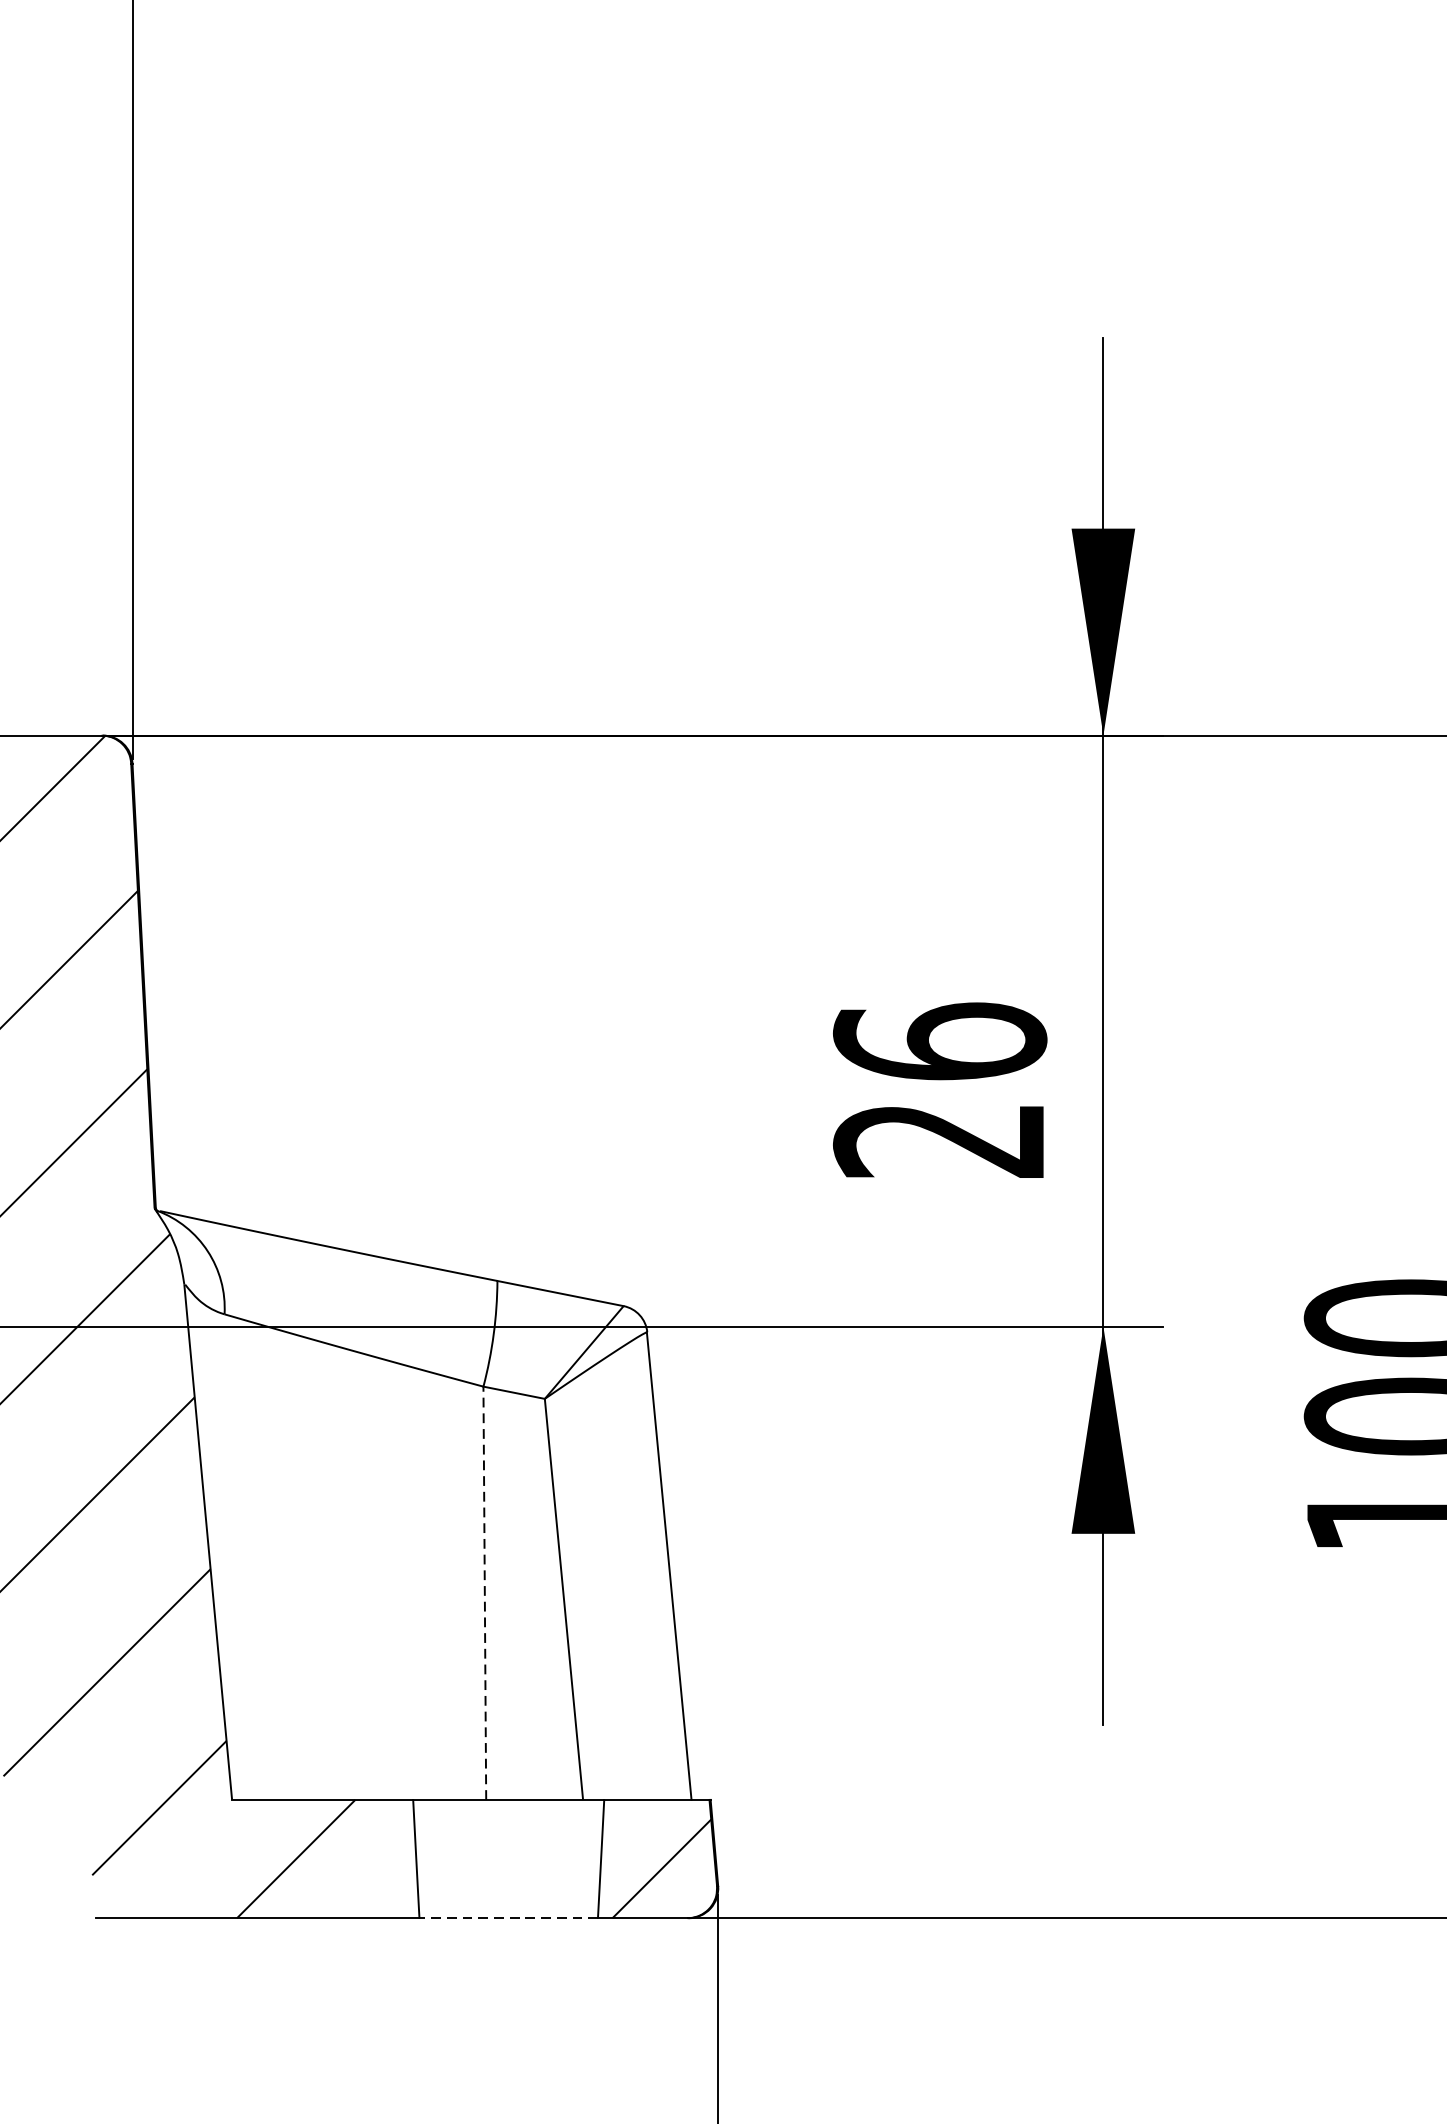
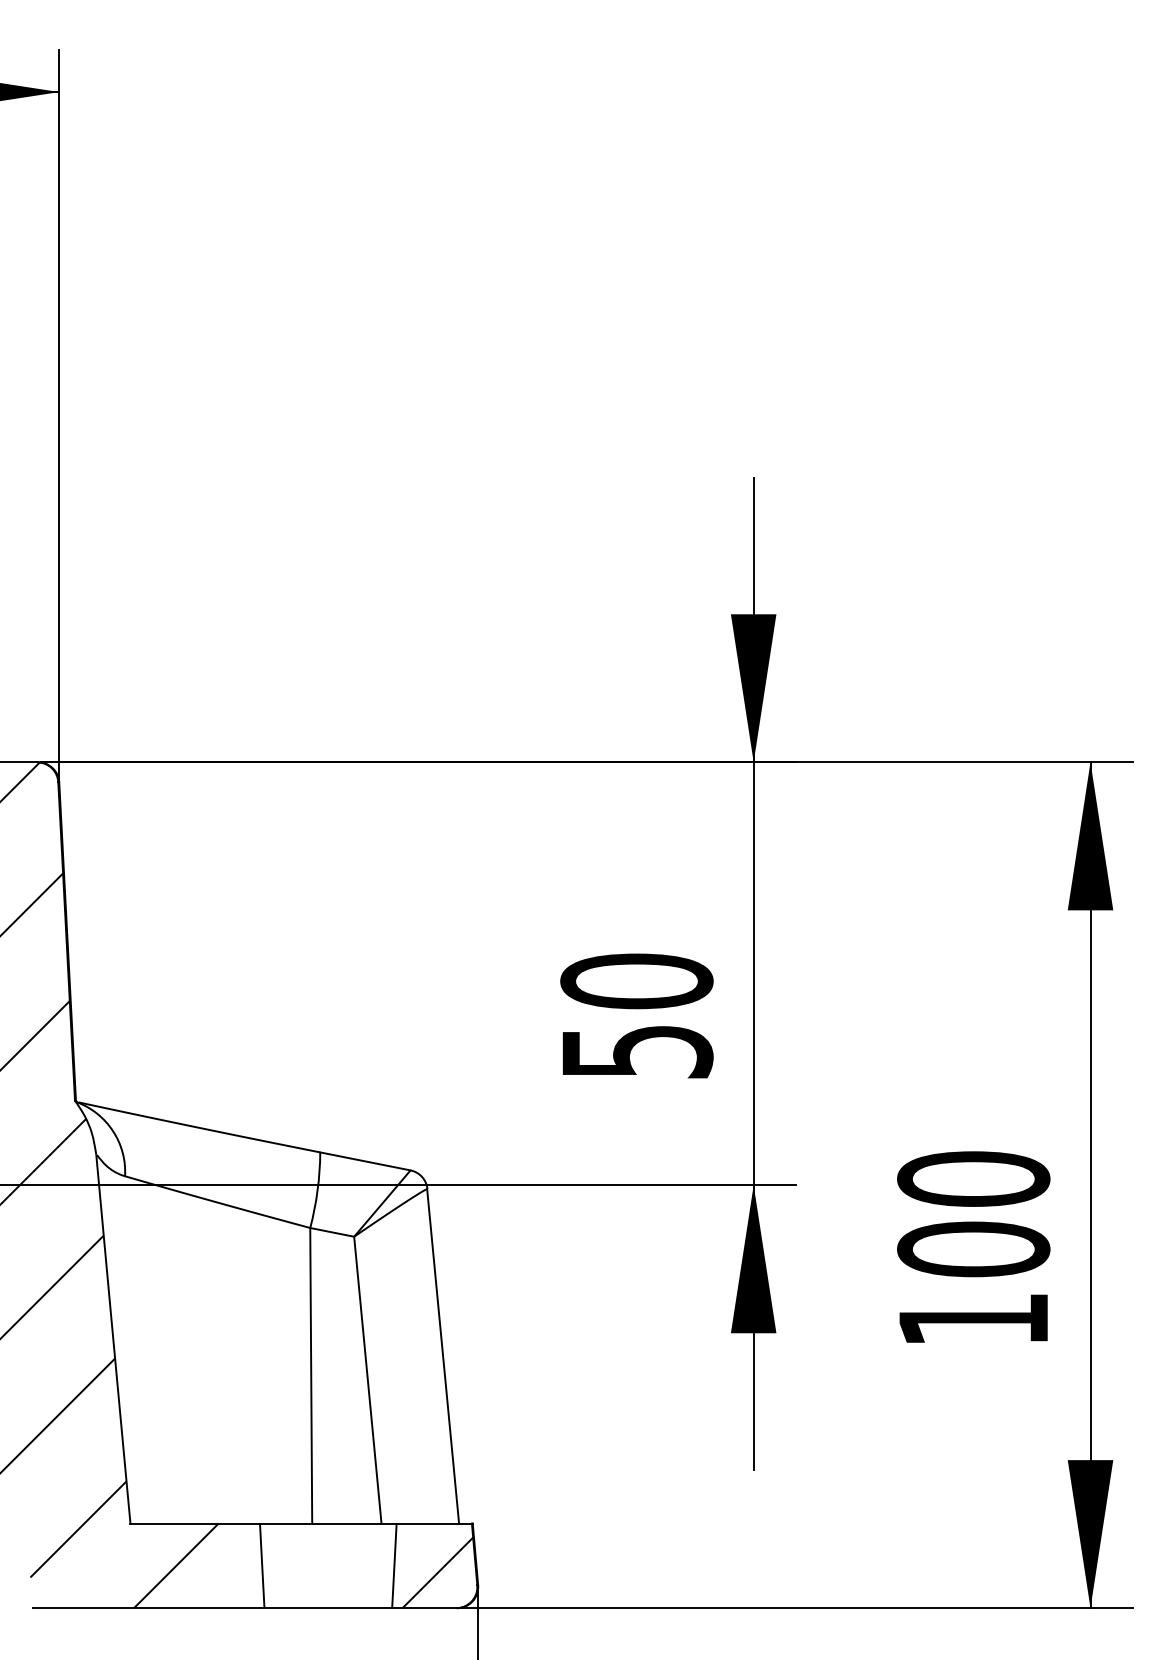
text: (939, 1089) -> (636, 1015), 26 -> 50
line: (485, 1592) -> (311, 1375), dashed -> solid
line: (508, 1918) -> (328, 1608), dashed -> solid

